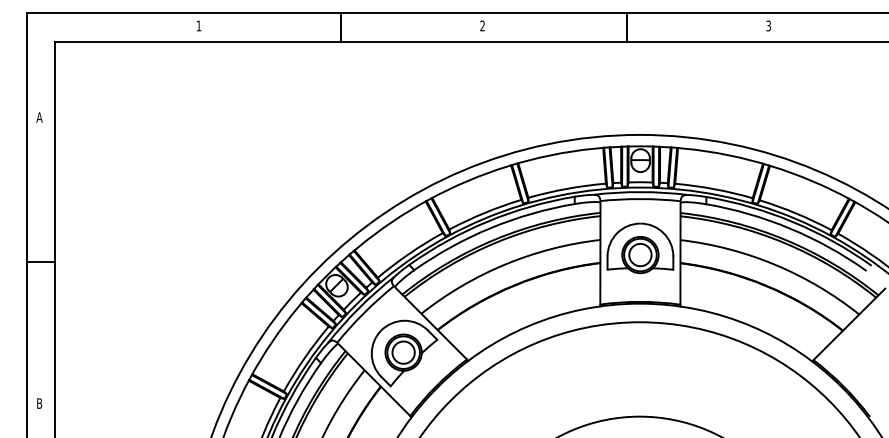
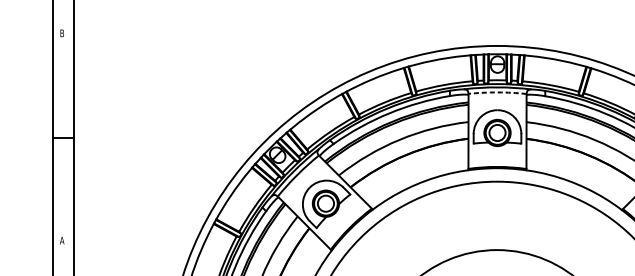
text: (39, 117) -> (62, 33), A -> B
arc: (640, 199) -> (497, 92), solid -> dashed
text: (39, 403) -> (62, 240), B -> A

